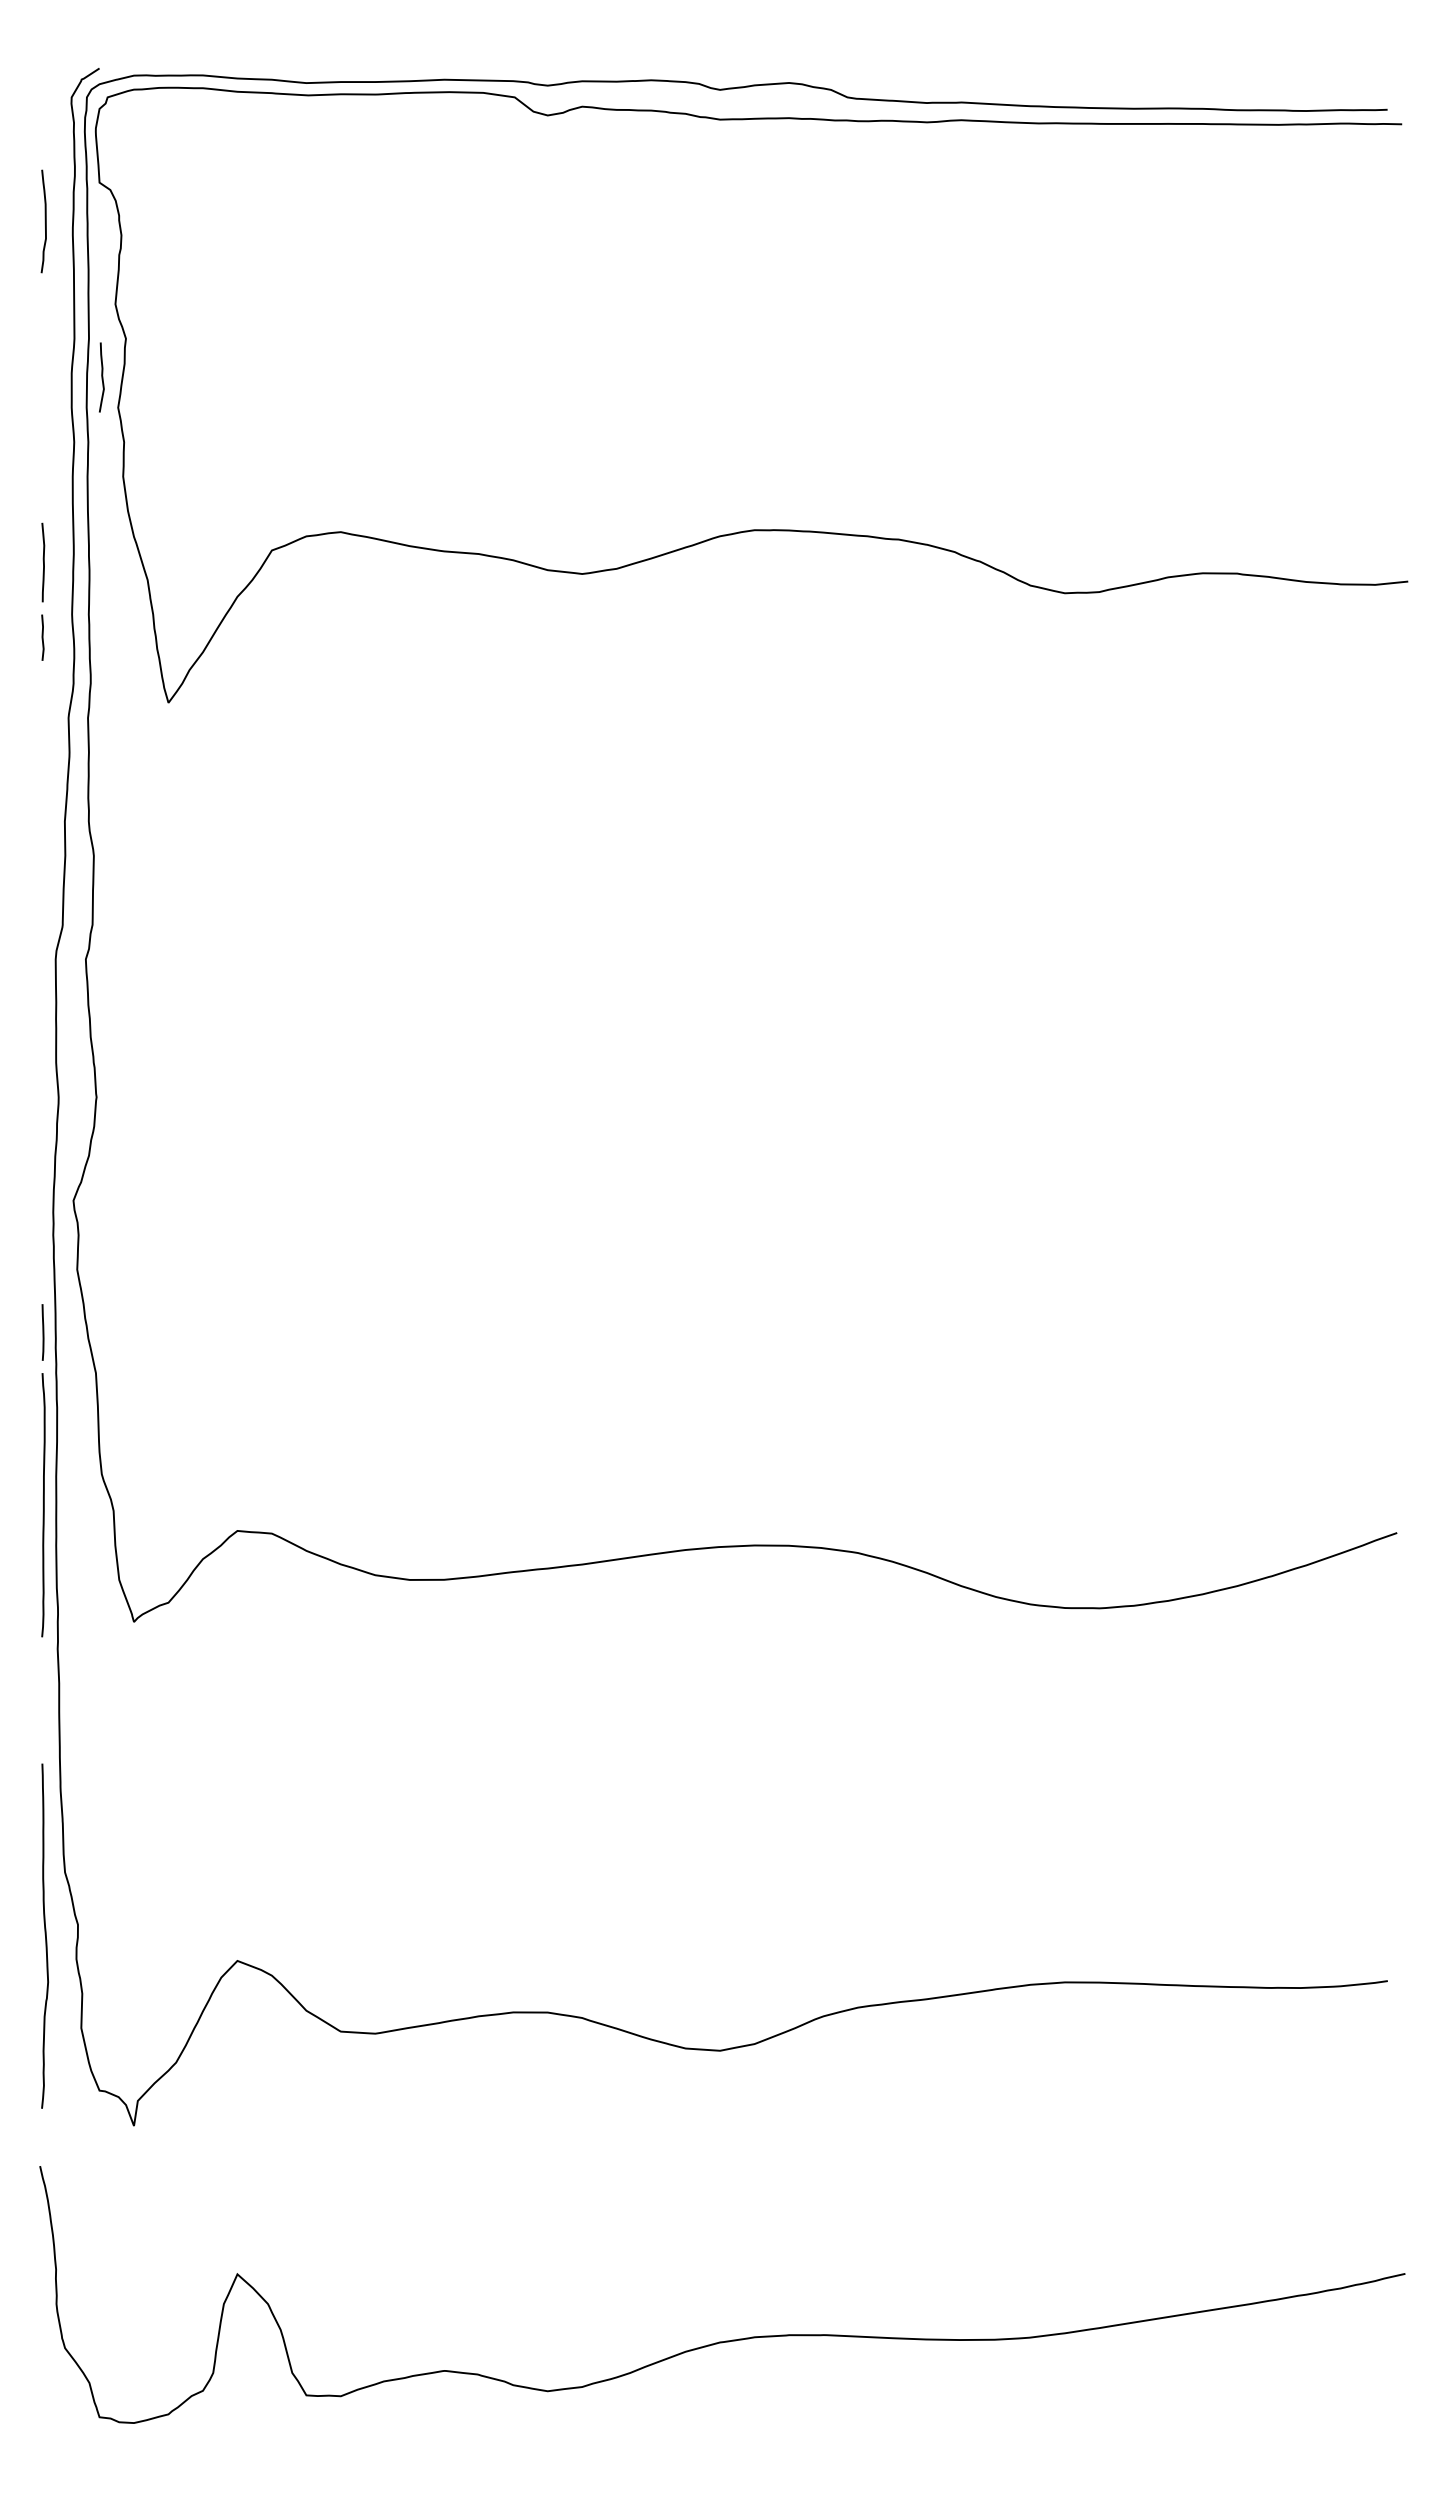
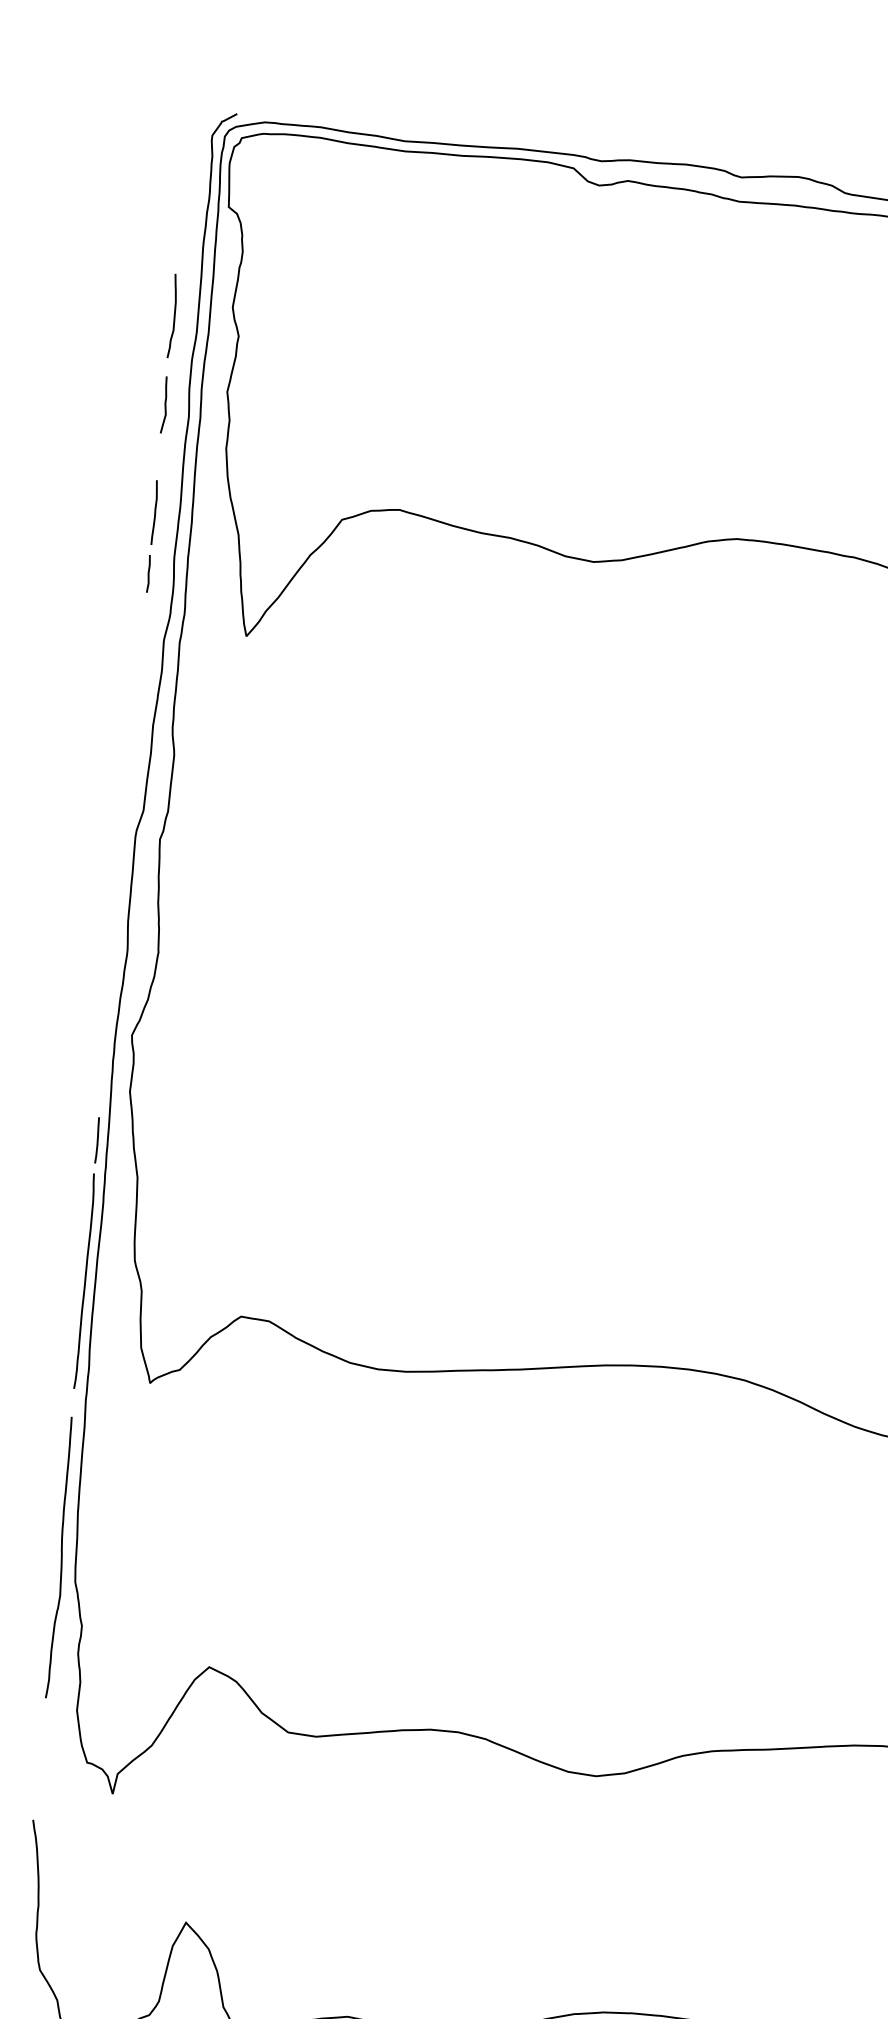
curve: (44, 221) -> (173, 316), moved
curve: (101, 377) -> (164, 404), moved
curve: (44, 1934) -> (60, 1556), moved

